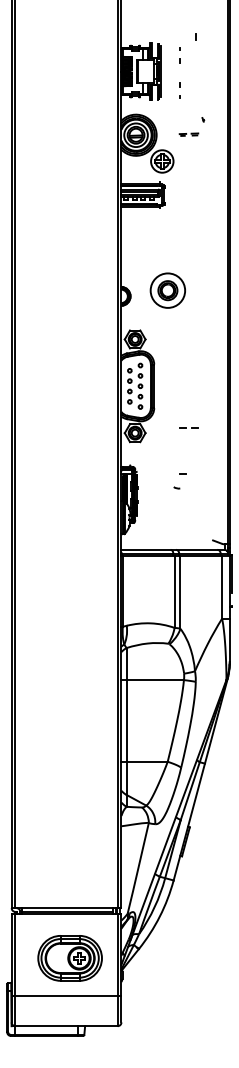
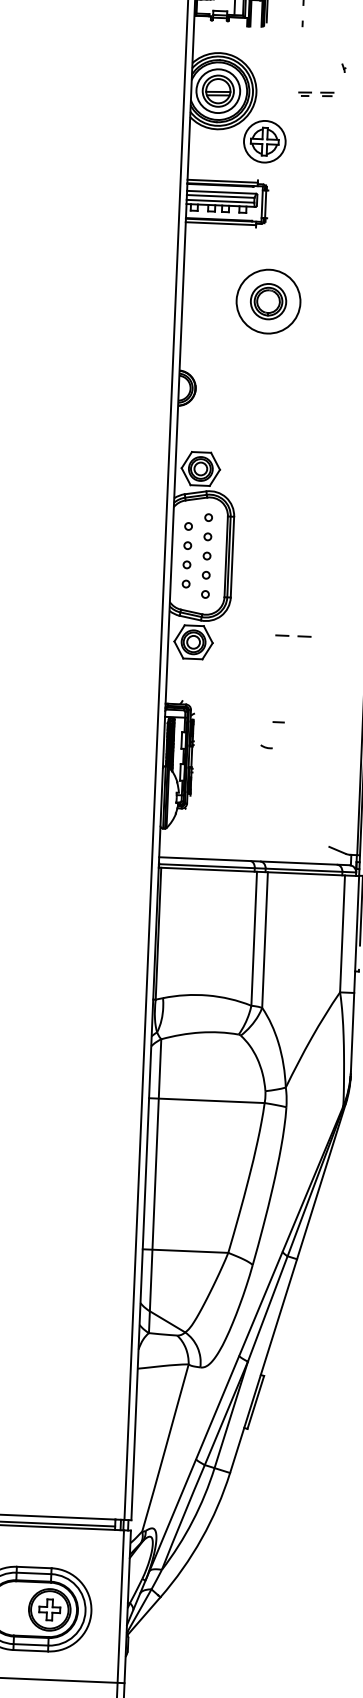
part: (167, 290) -> (267, 301), moved

